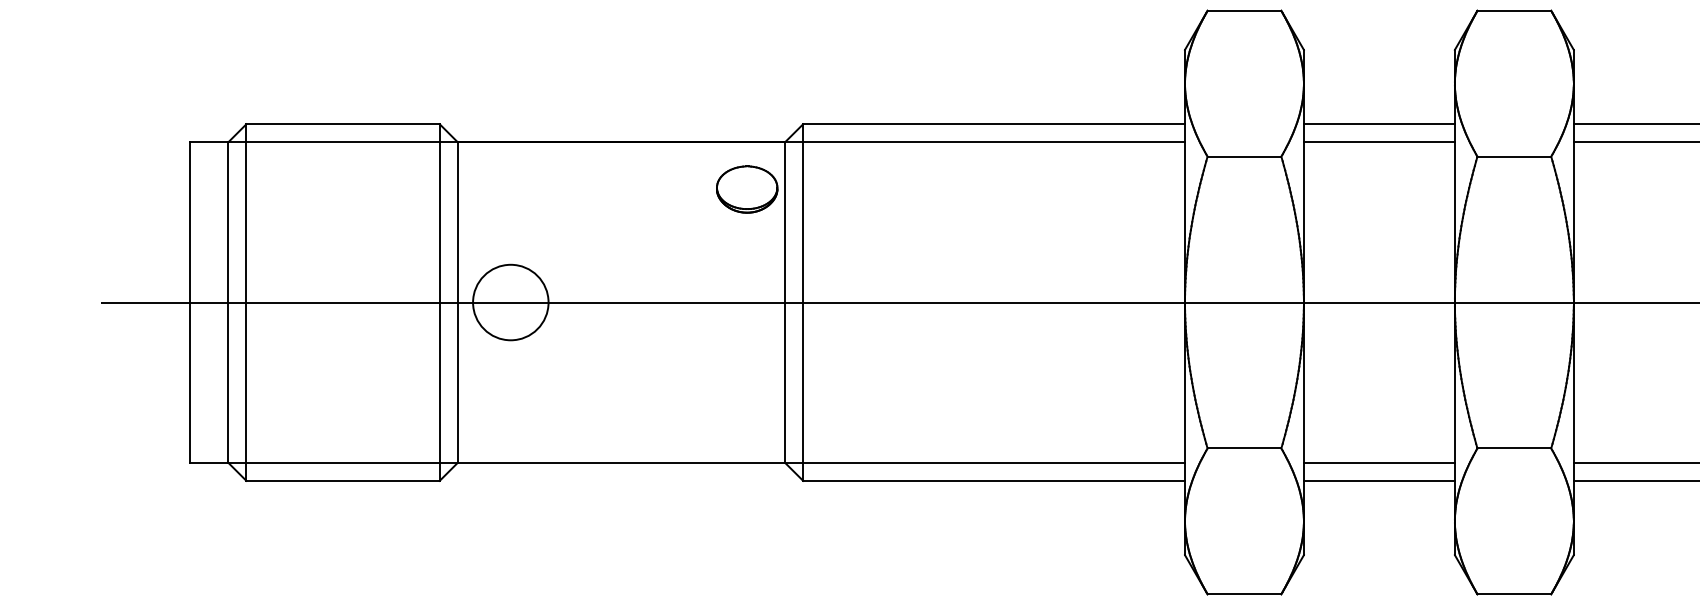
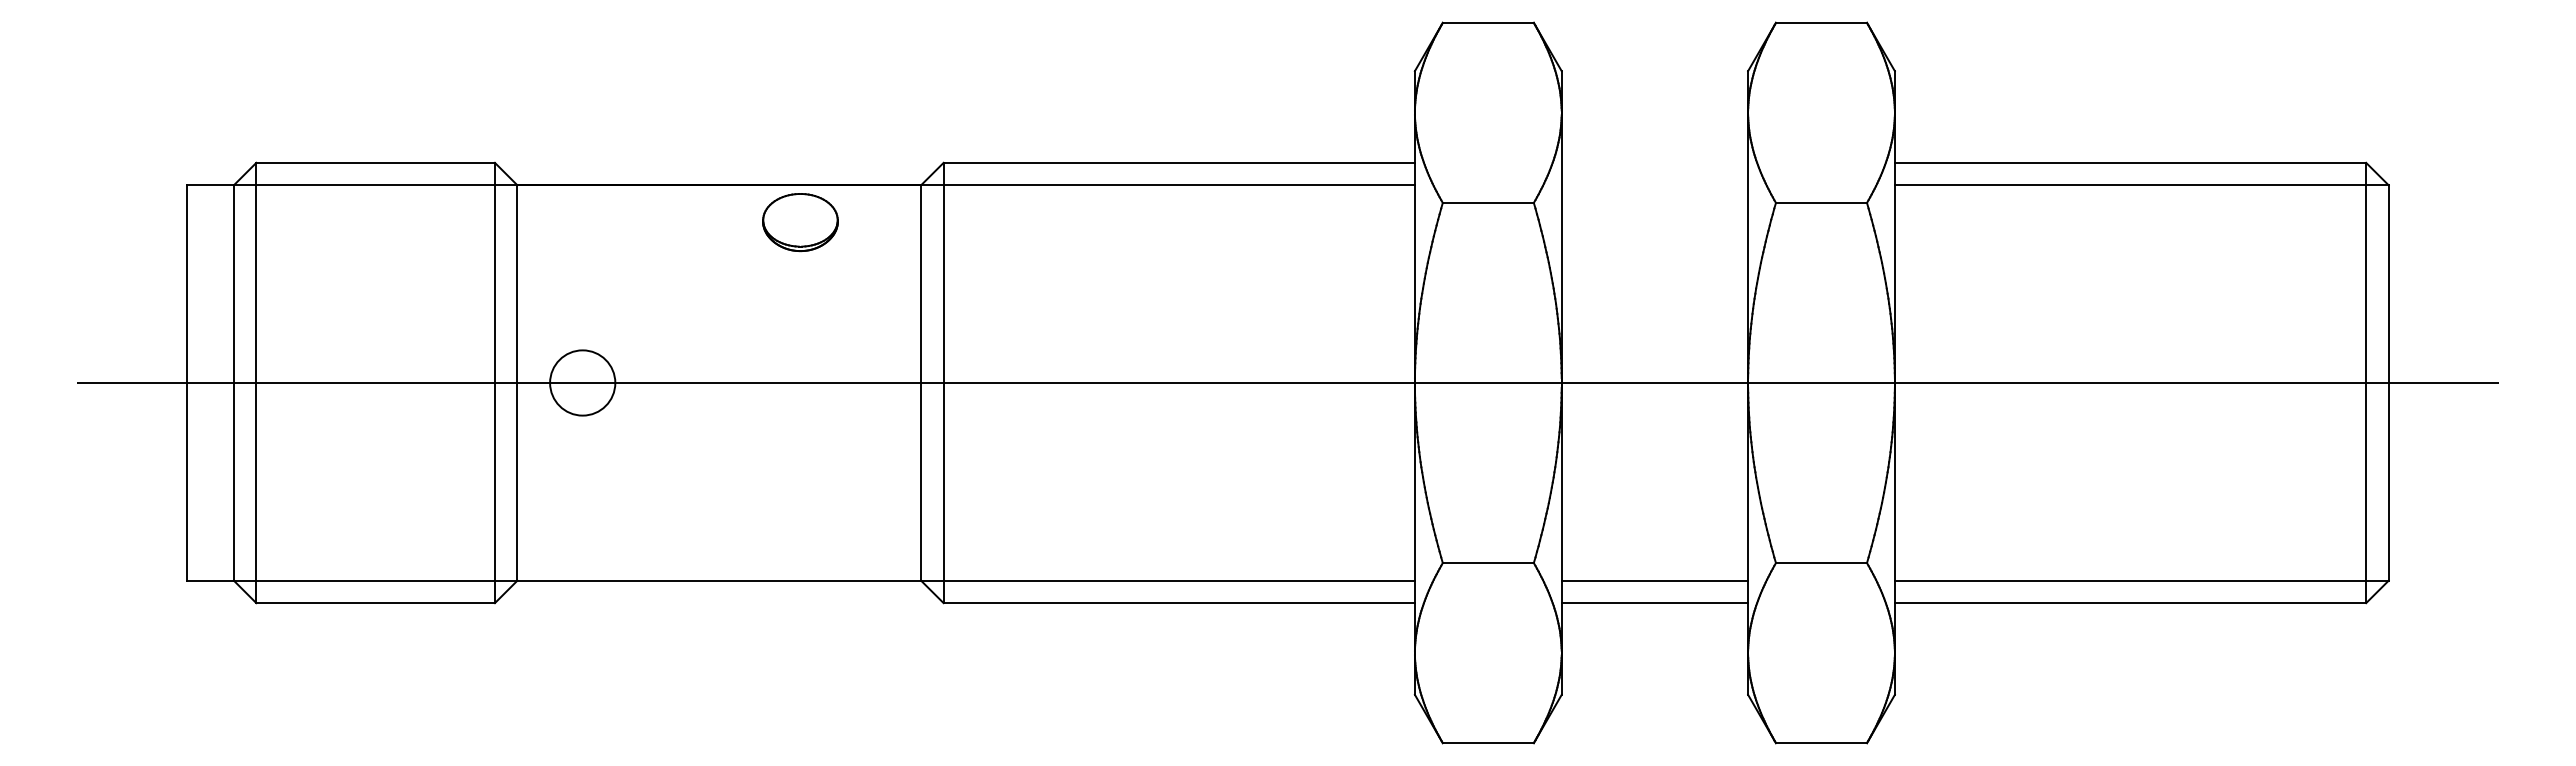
line: (1379, 123) -> (1654, 162), removed
line: (1379, 142) -> (1654, 185), removed
part: (747, 189) -> (800, 222), moved
circle: (510, 302) -> (582, 382), size x0.7

